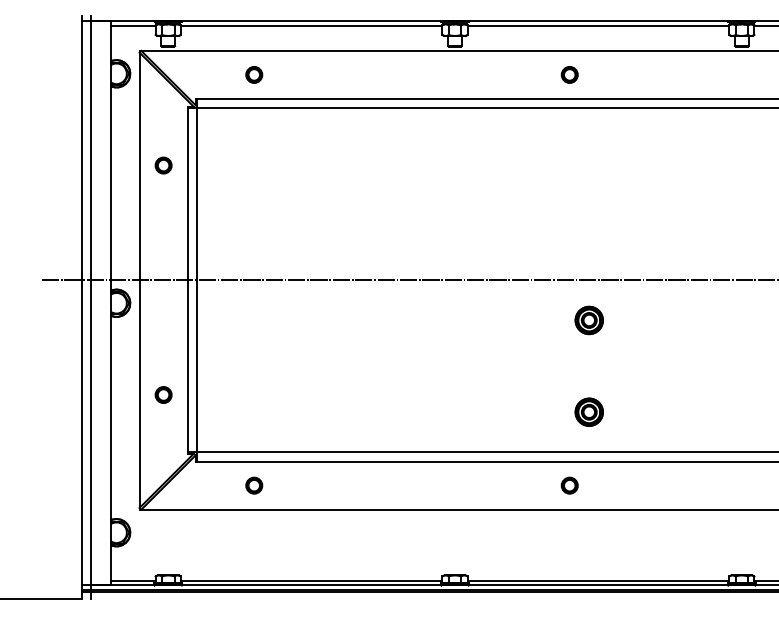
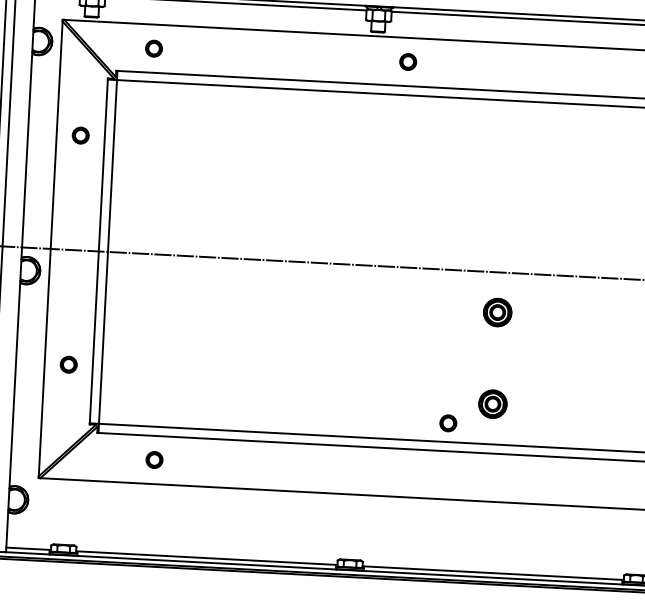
part: (254, 74) -> (154, 48), moved
part: (569, 74) -> (407, 61), moved
part: (569, 485) -> (448, 423), moved

